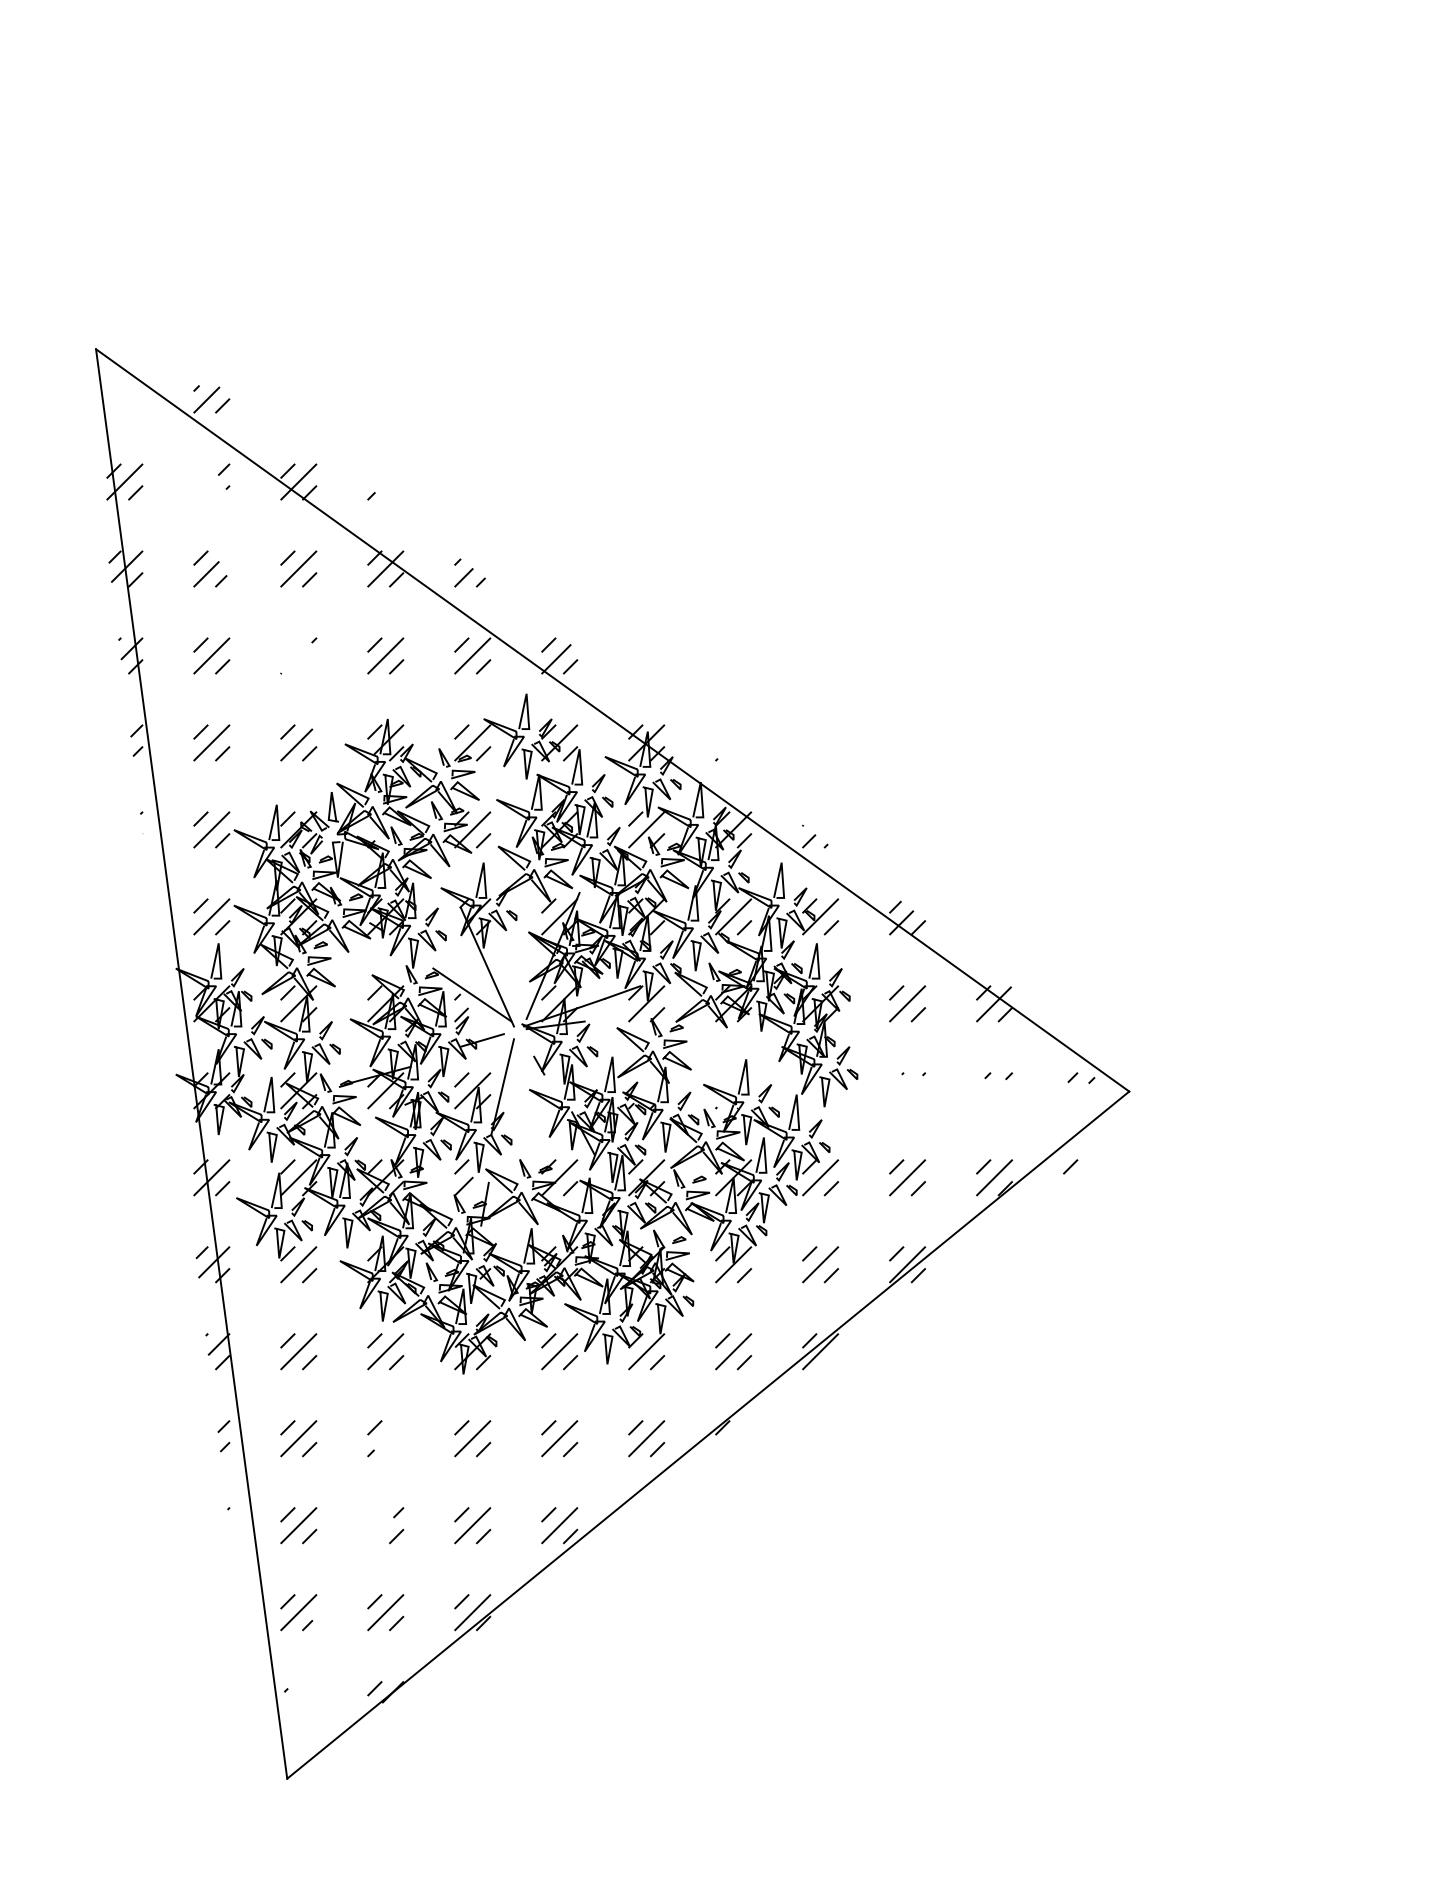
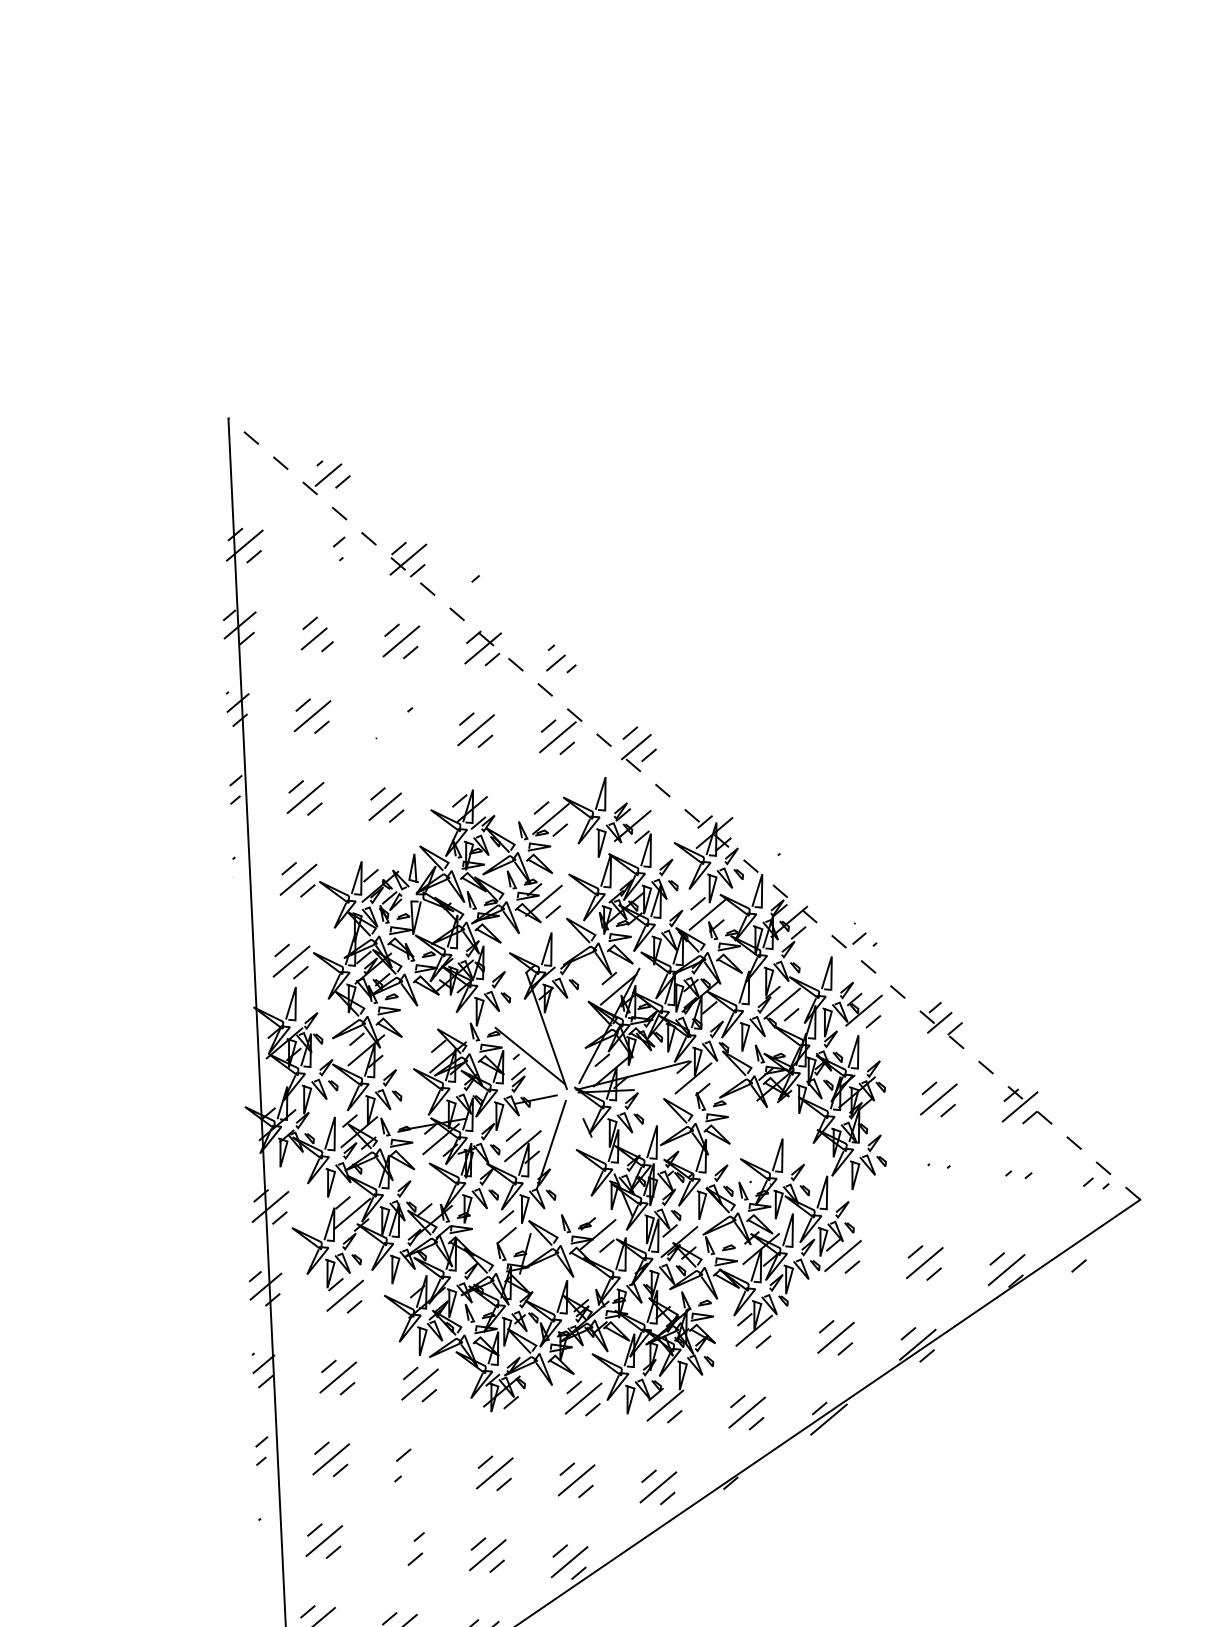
line: (612, 720) -> (684, 809), solid -> dashed

